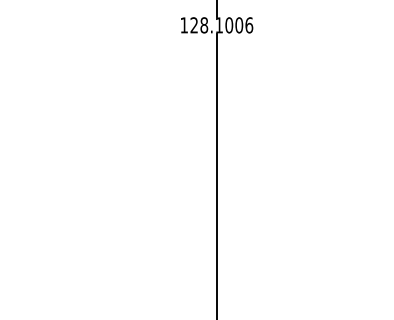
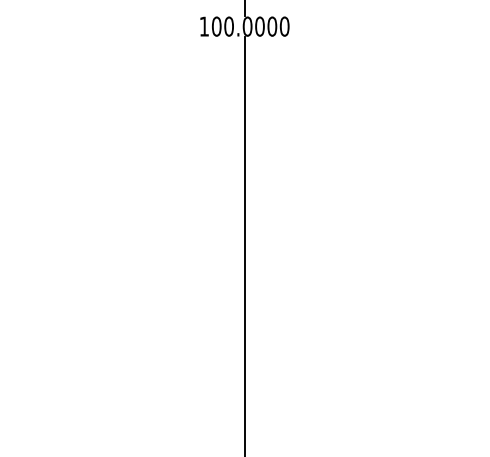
text: (221, 25) -> (250, 26), 128.1006 -> 100.0000

